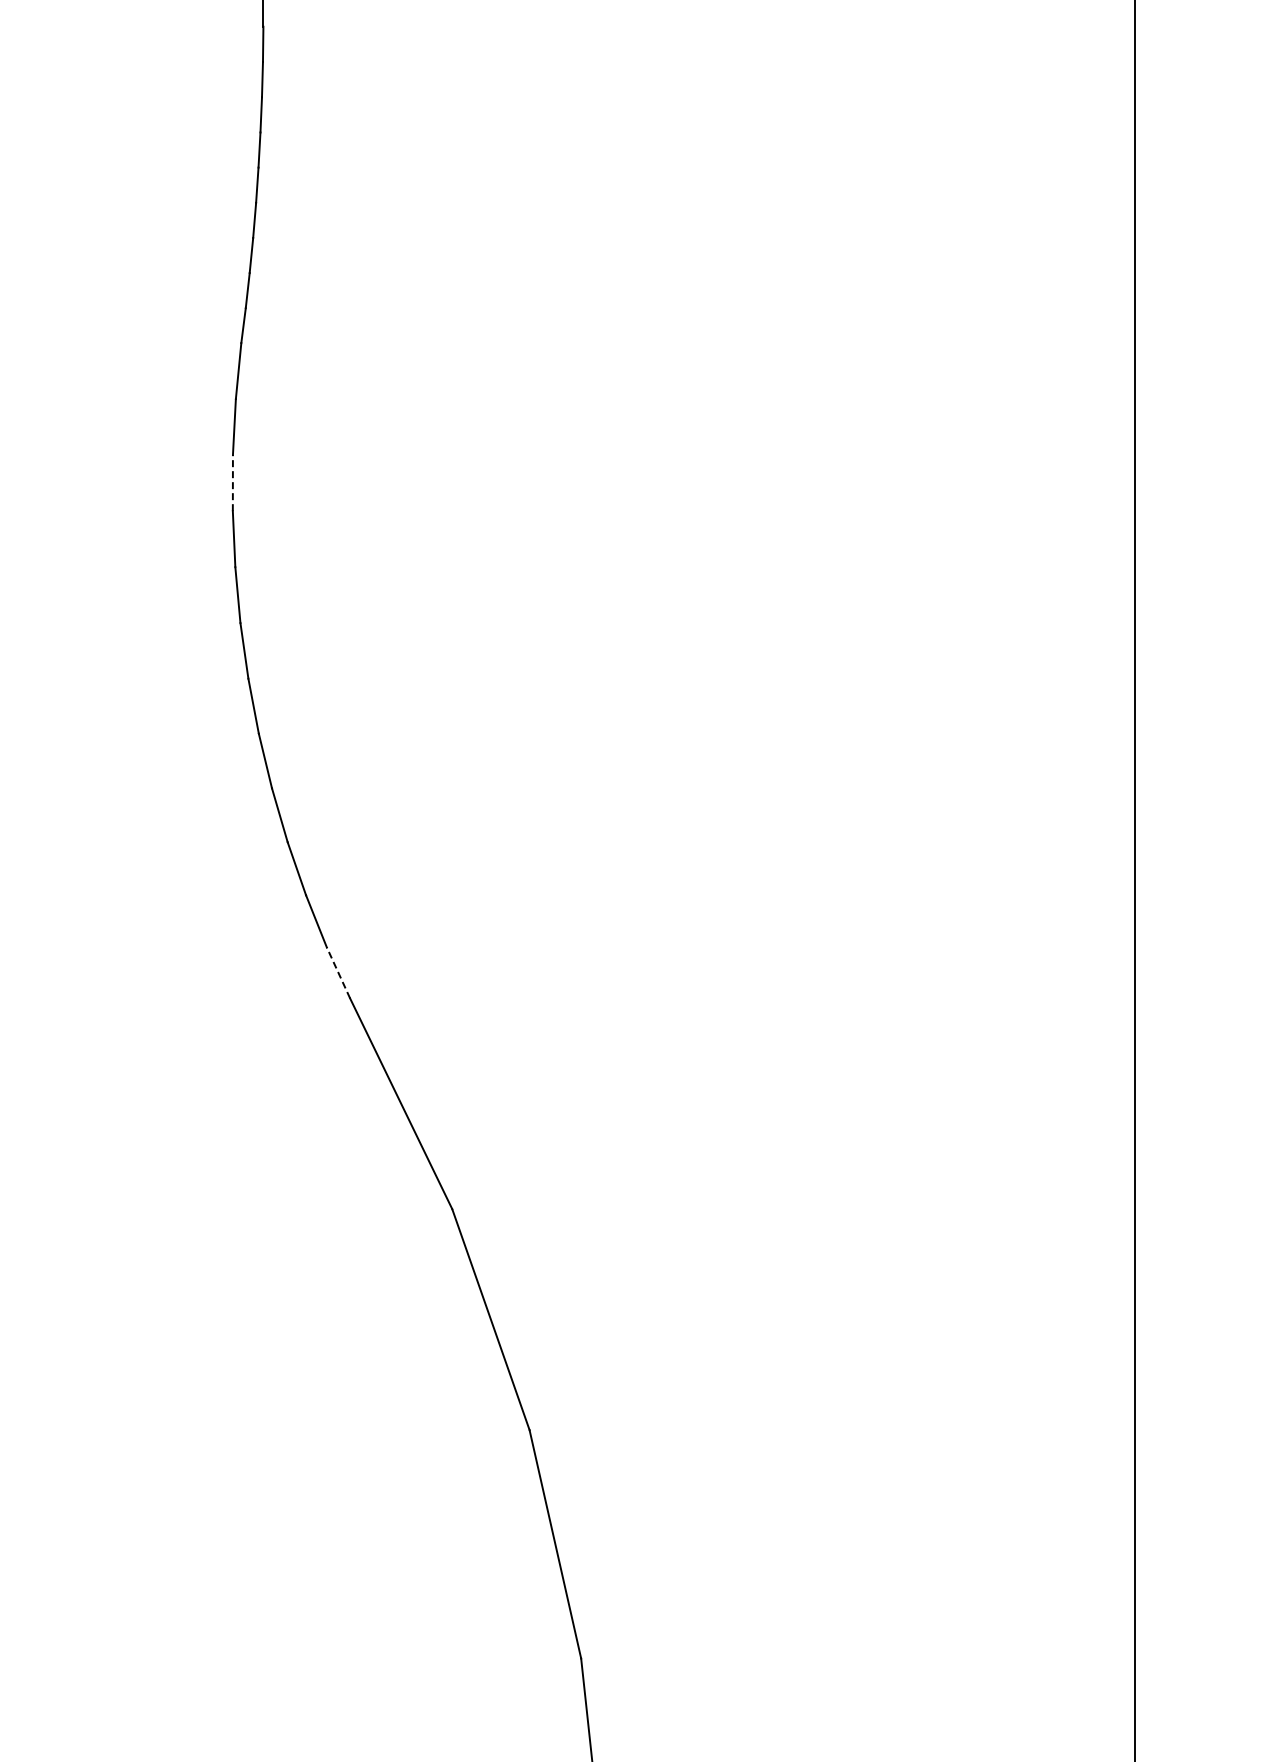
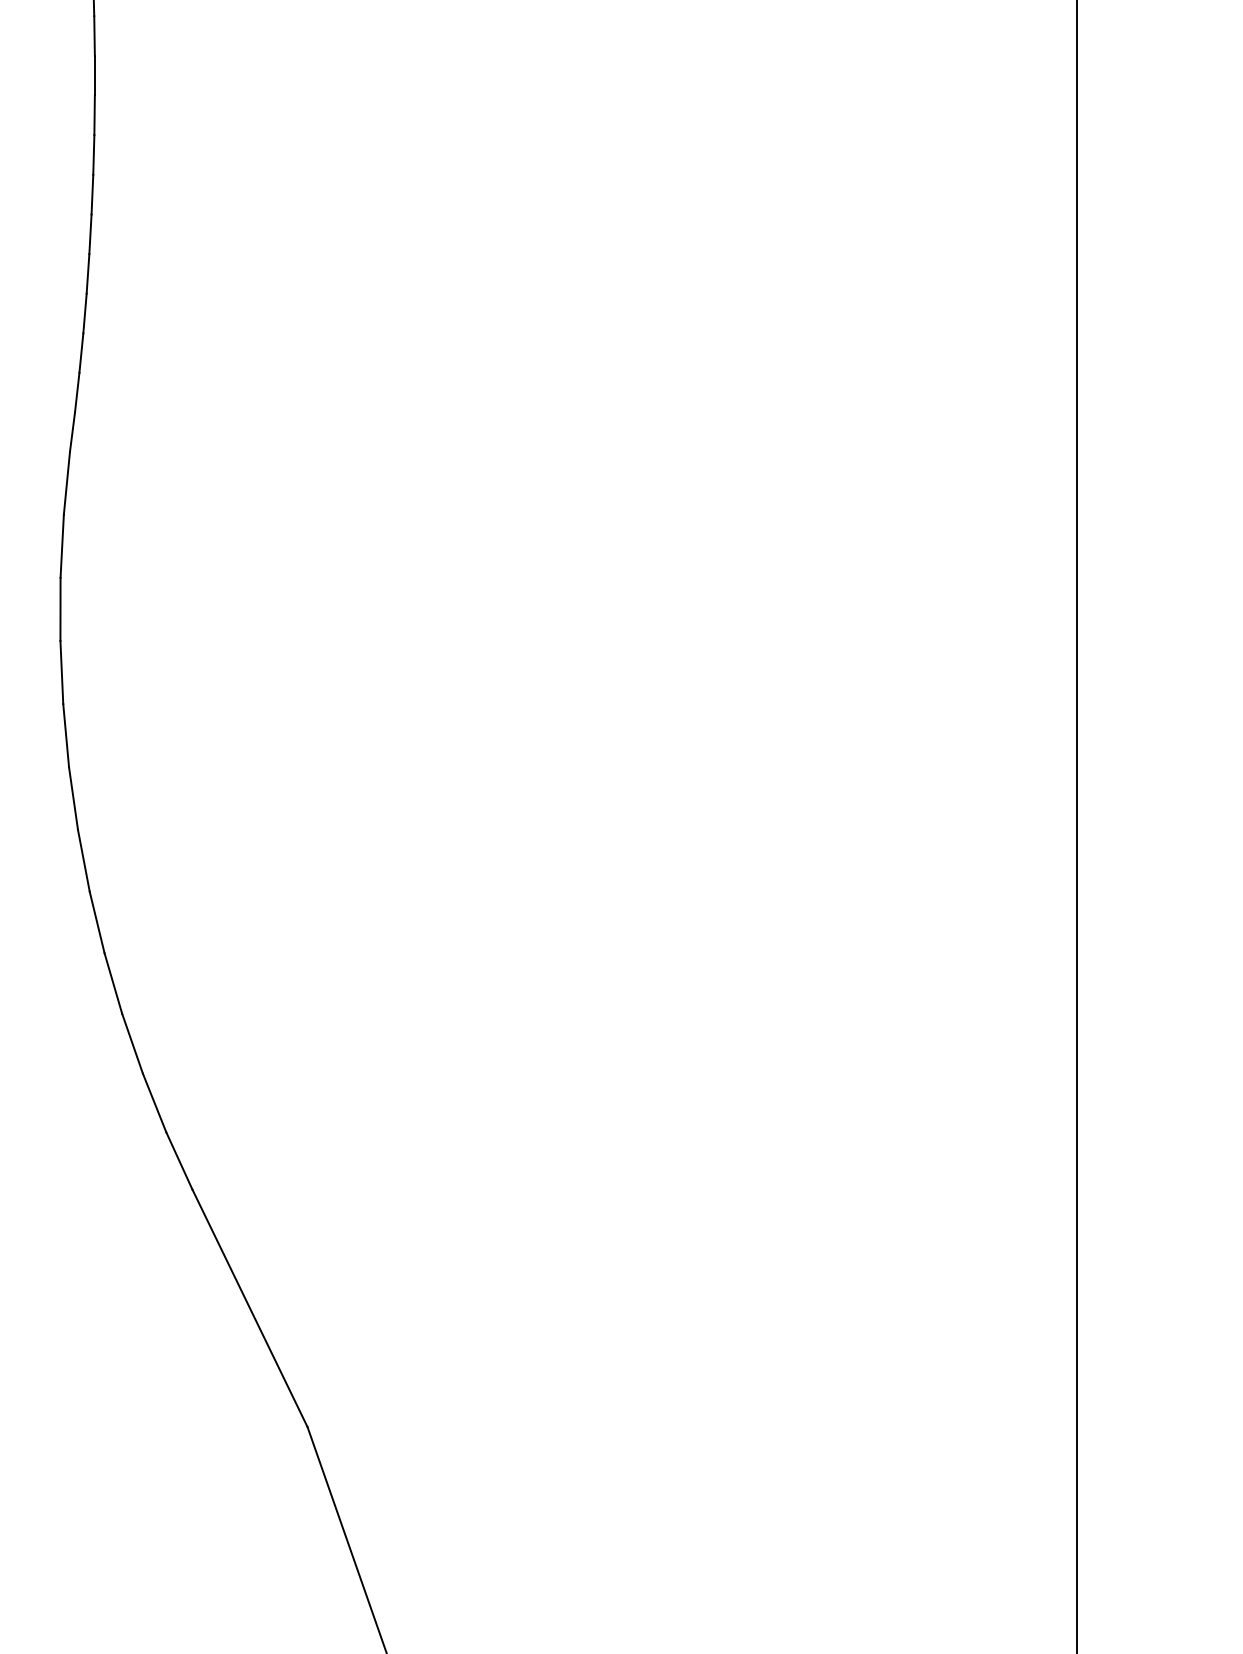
line: (232, 482) -> (60, 608), dashed -> solid
line: (338, 972) -> (179, 1160), dashed -> solid

